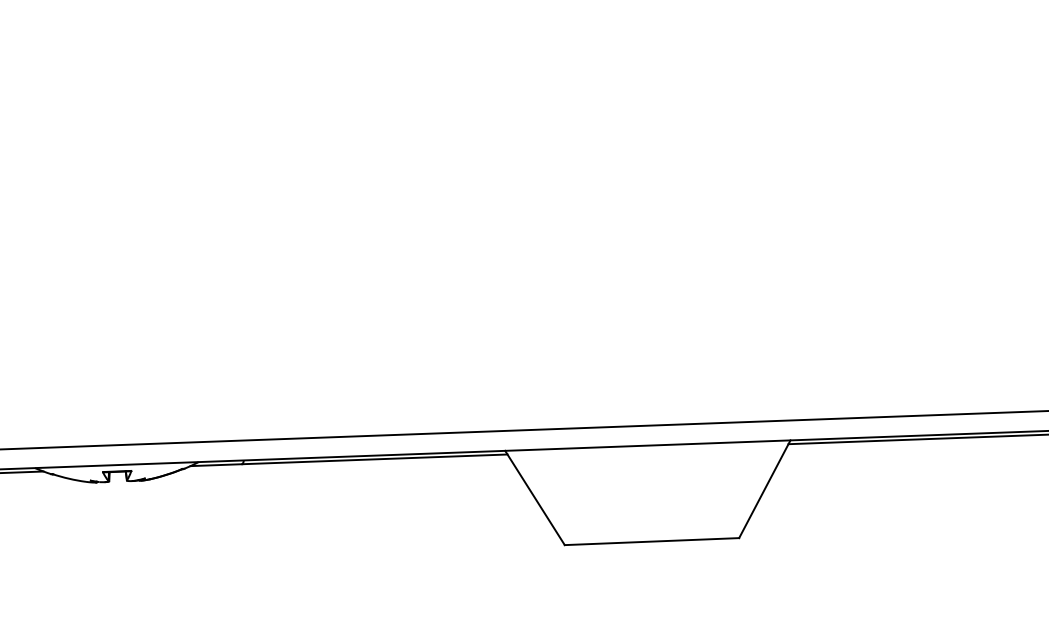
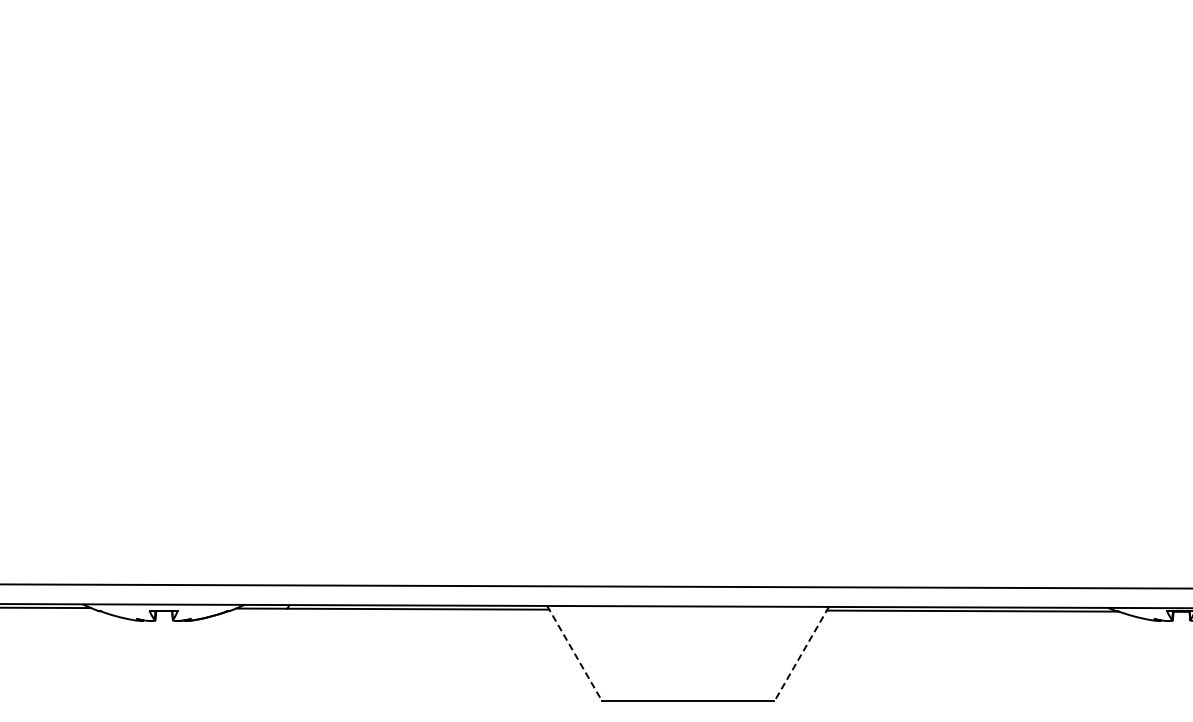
line: (764, 489) -> (801, 654), solid -> dashed
line: (534, 498) -> (574, 654), solid -> dashed

